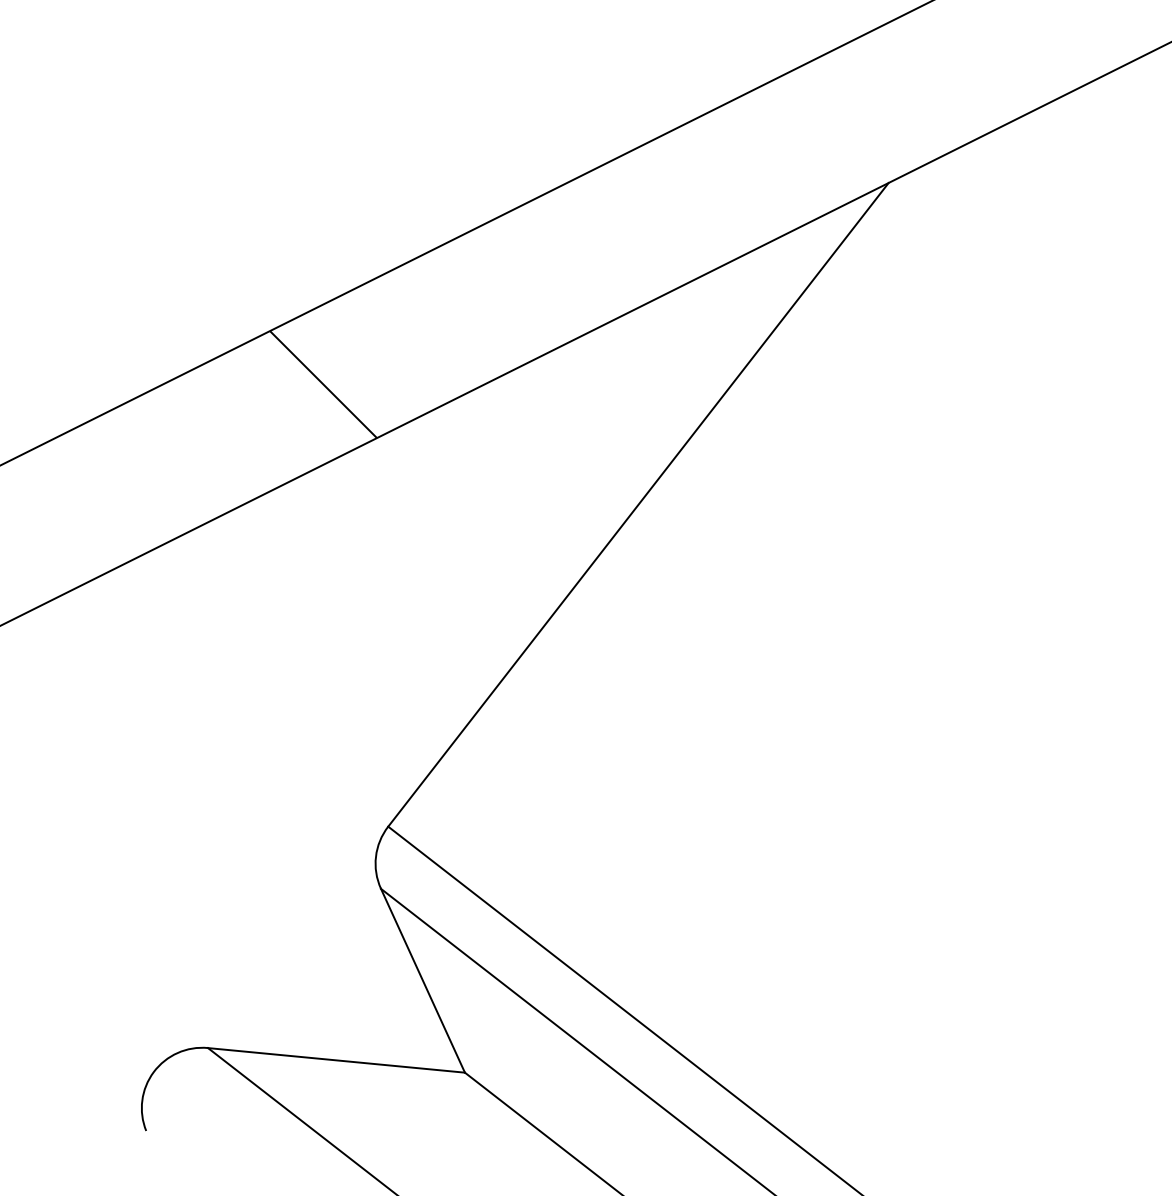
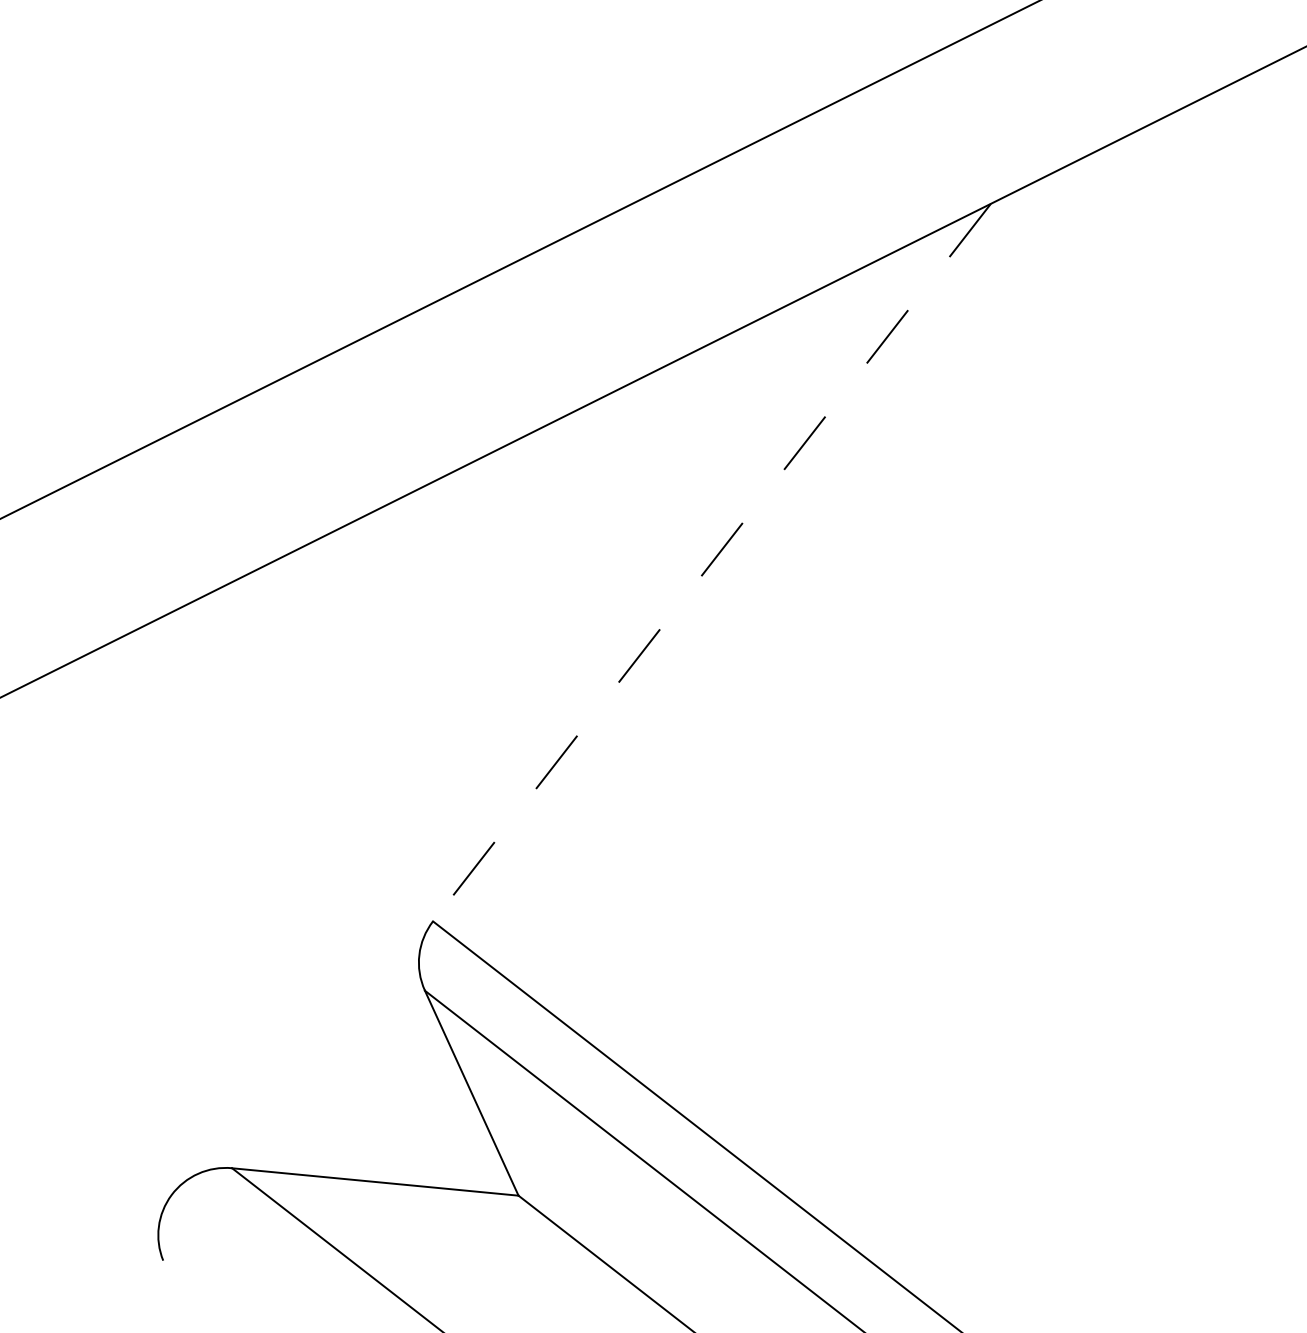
hatch: (323, 384) -> (360, 428), removed
line: (638, 505) -> (711, 563), solid -> dashed

